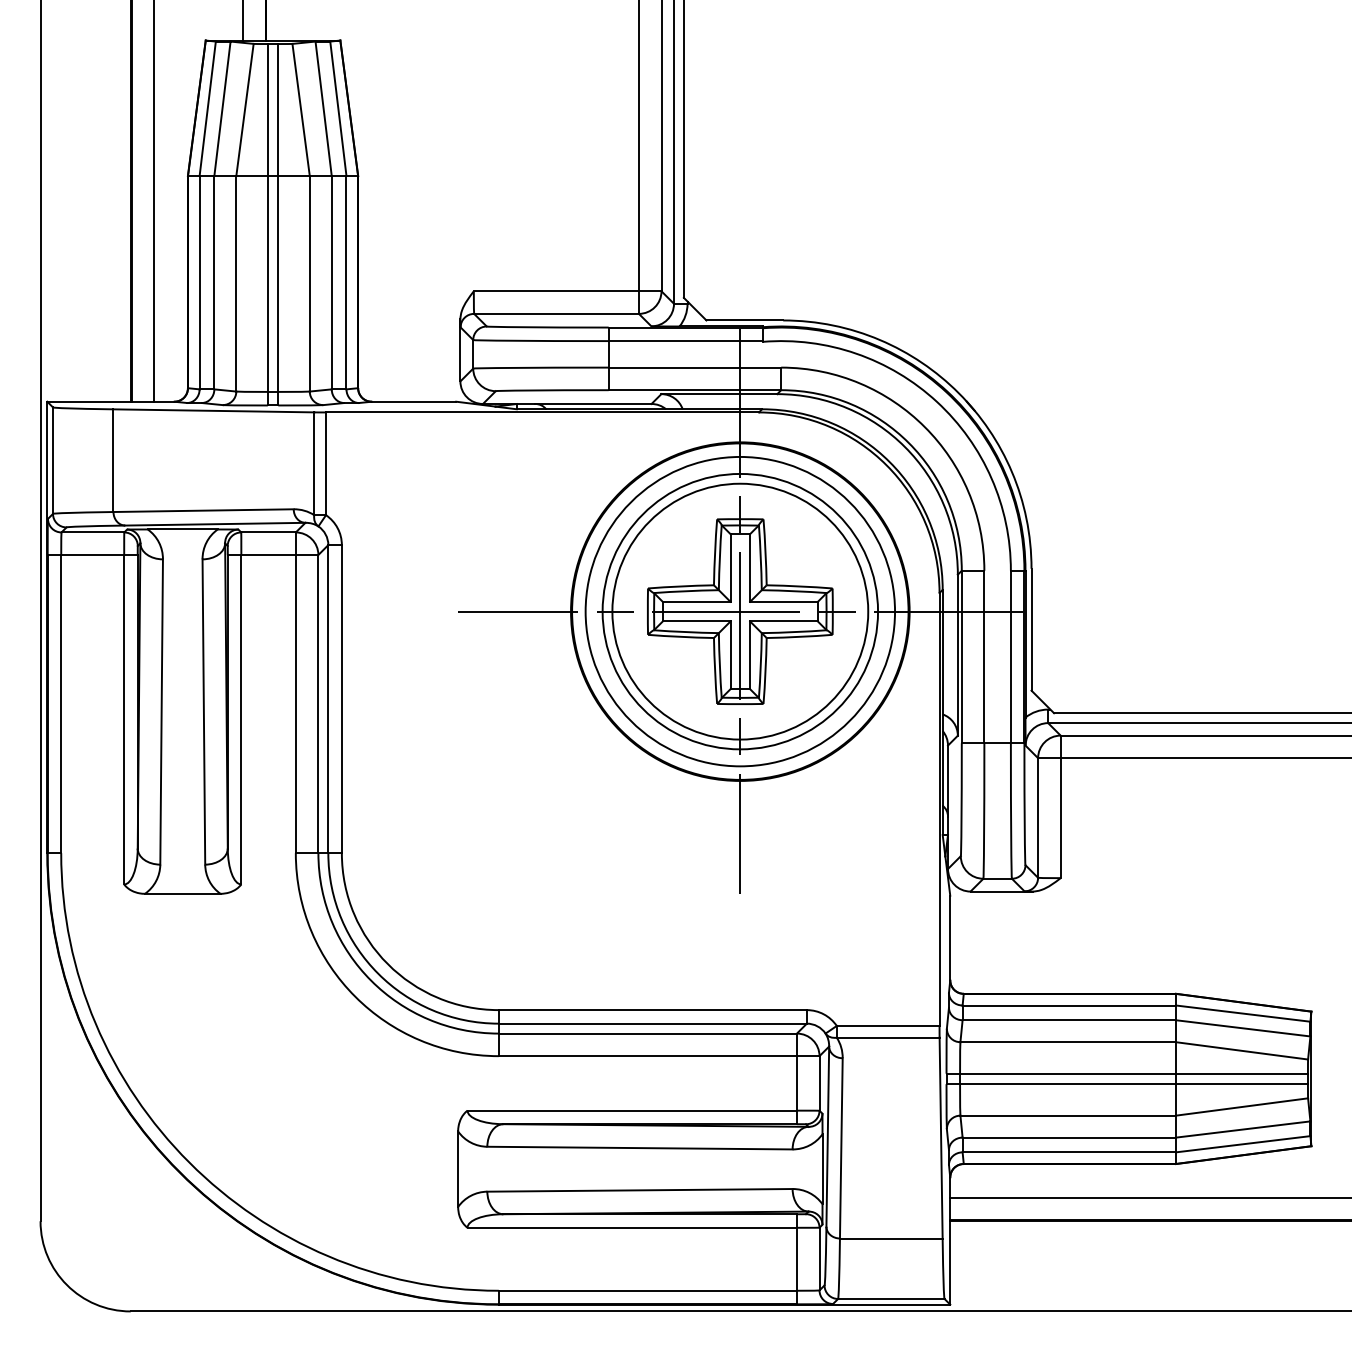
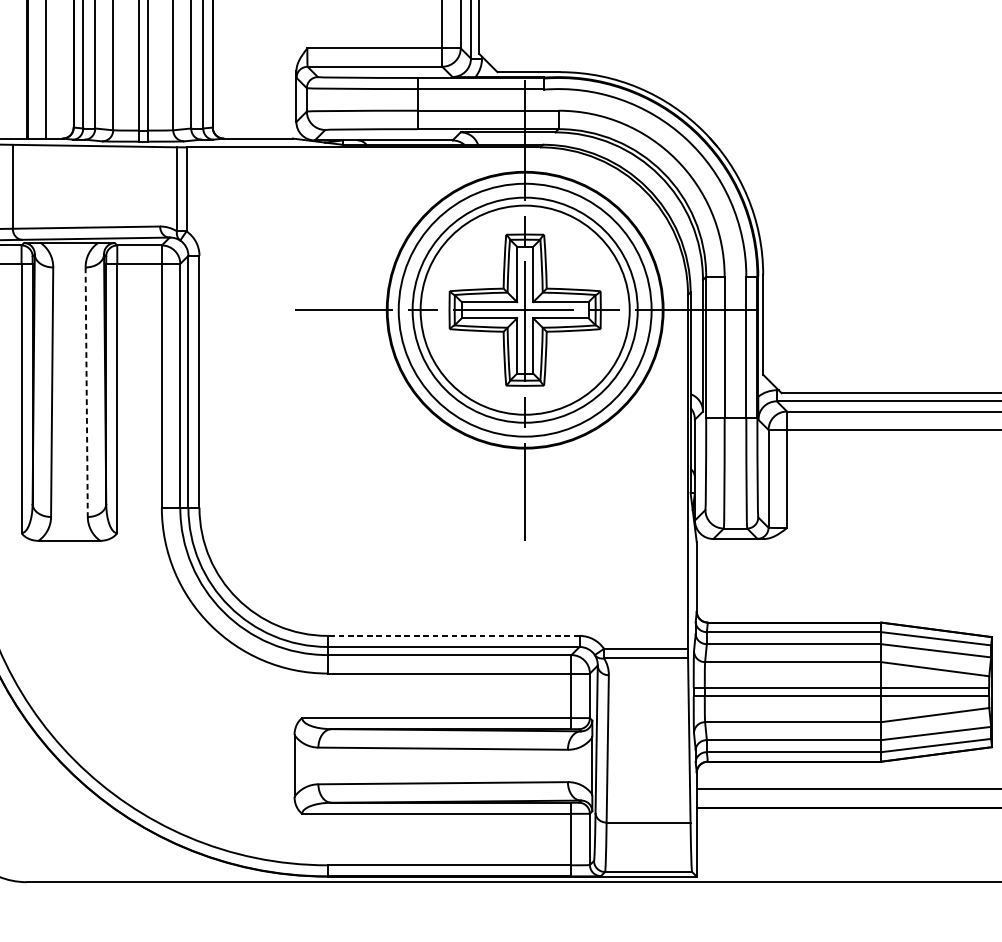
line: (203, 712) -> (86, 392), solid -> dashed
line: (652, 1010) -> (453, 636), solid -> dashed

